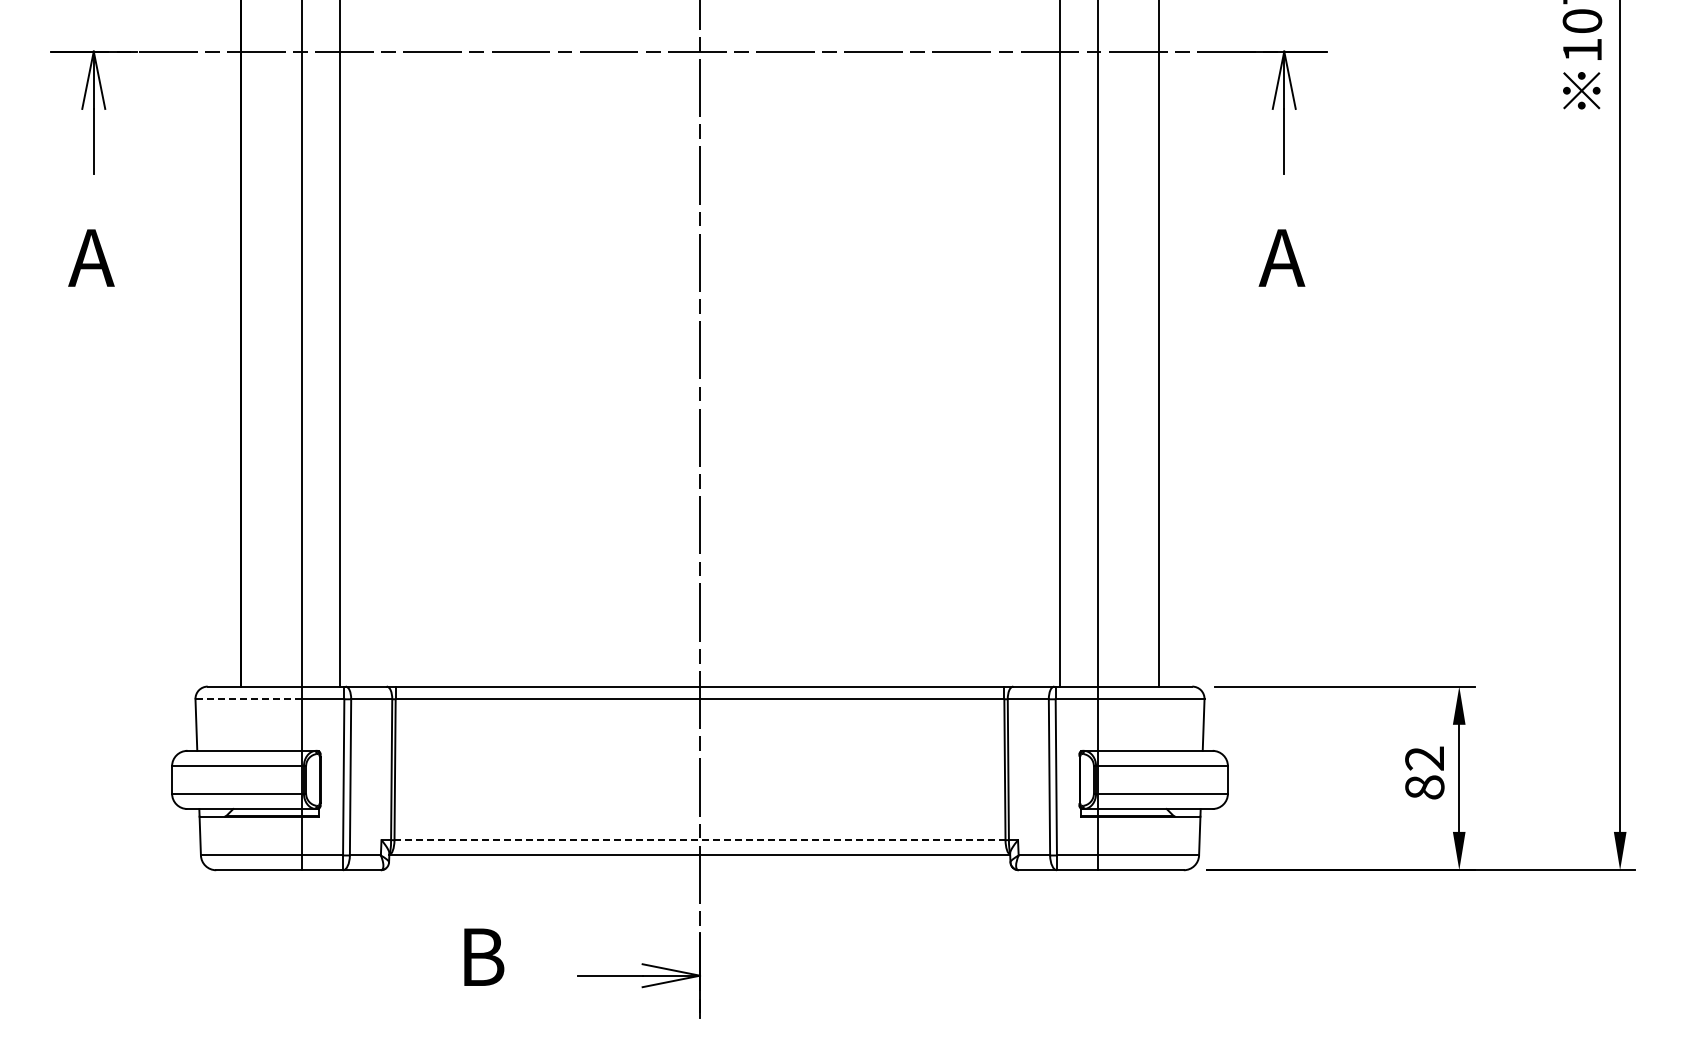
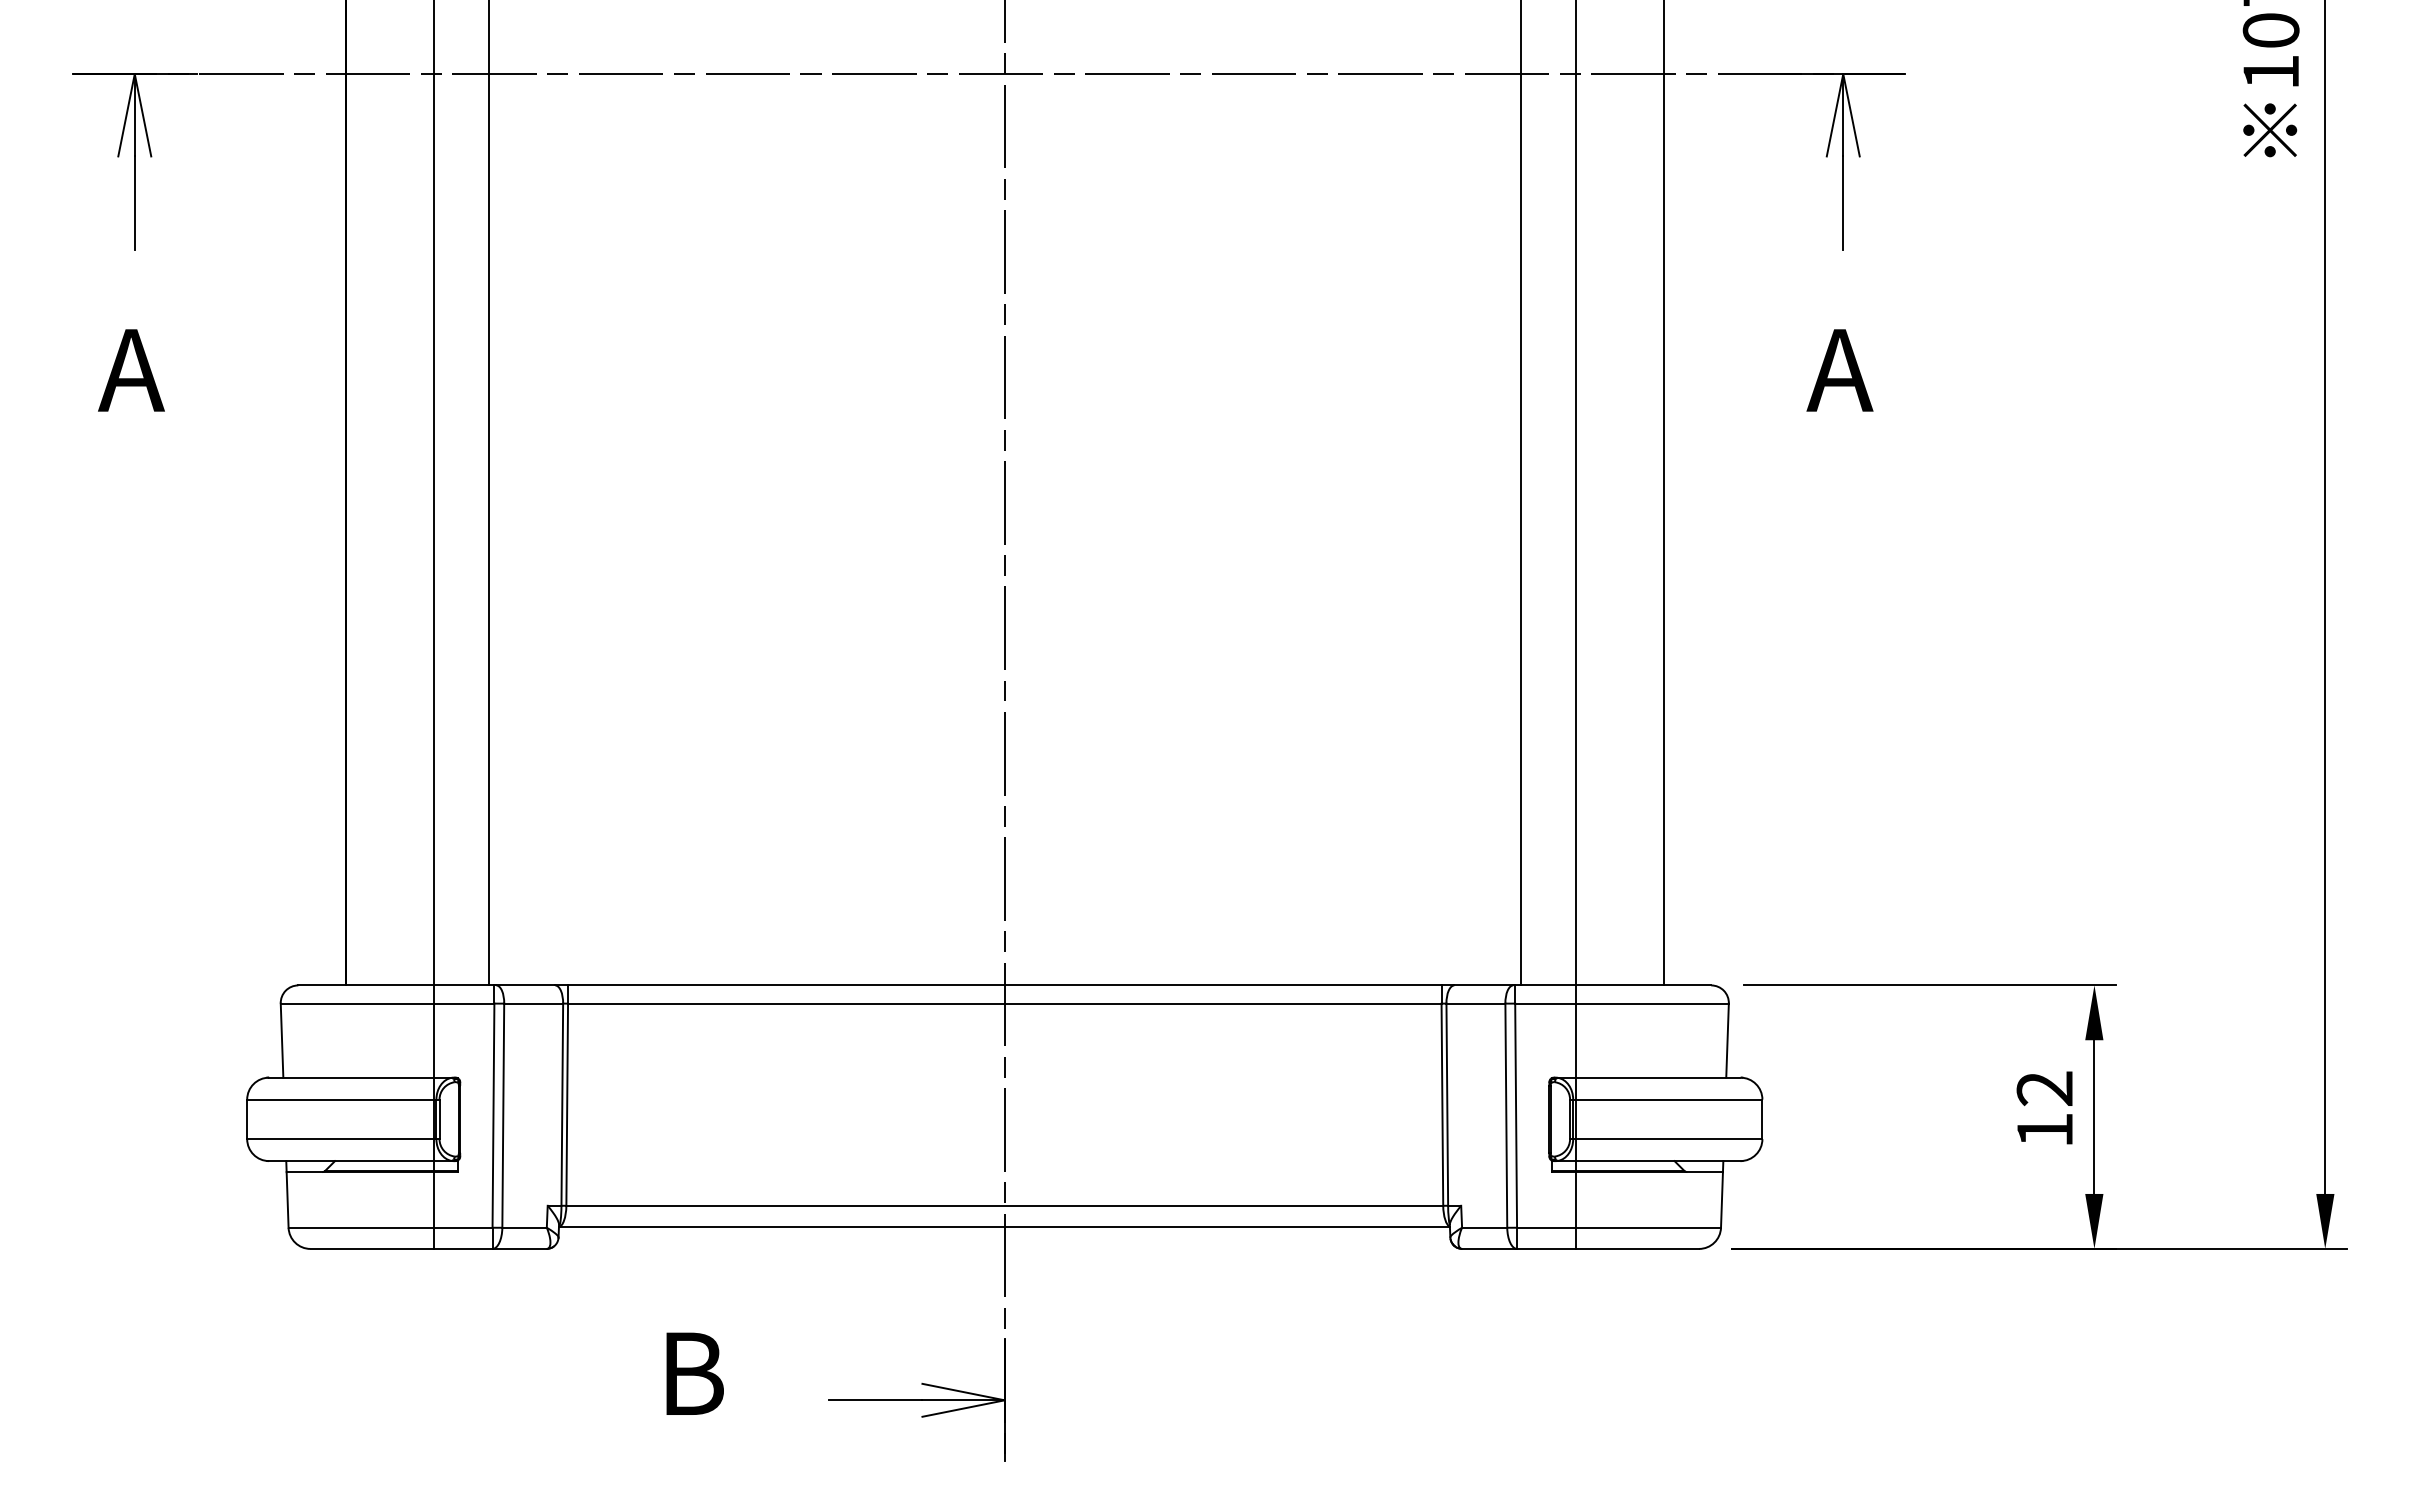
line: (248, 699) -> (356, 1003), dashed -> solid
text: (1424, 787) -> (2044, 1130), 82 -> 12
line: (700, 840) -> (1005, 1206), dashed -> solid

